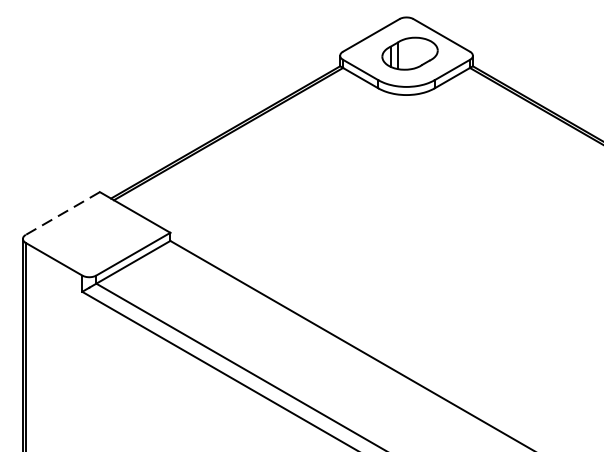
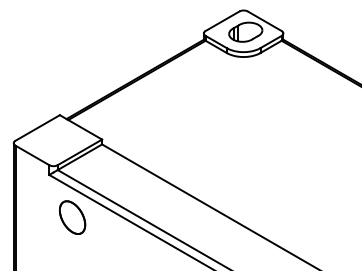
line: (62, 214) -> (37, 128), dashed -> solid
part: (120, 362) -> (72, 217), added

